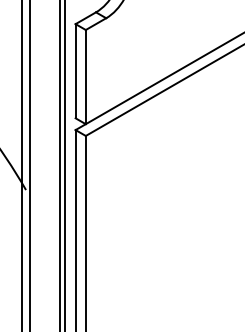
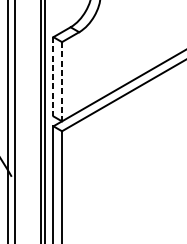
line: (75, 71) -> (53, 77), solid -> dashed
line: (85, 77) -> (61, 82), solid -> dashed

